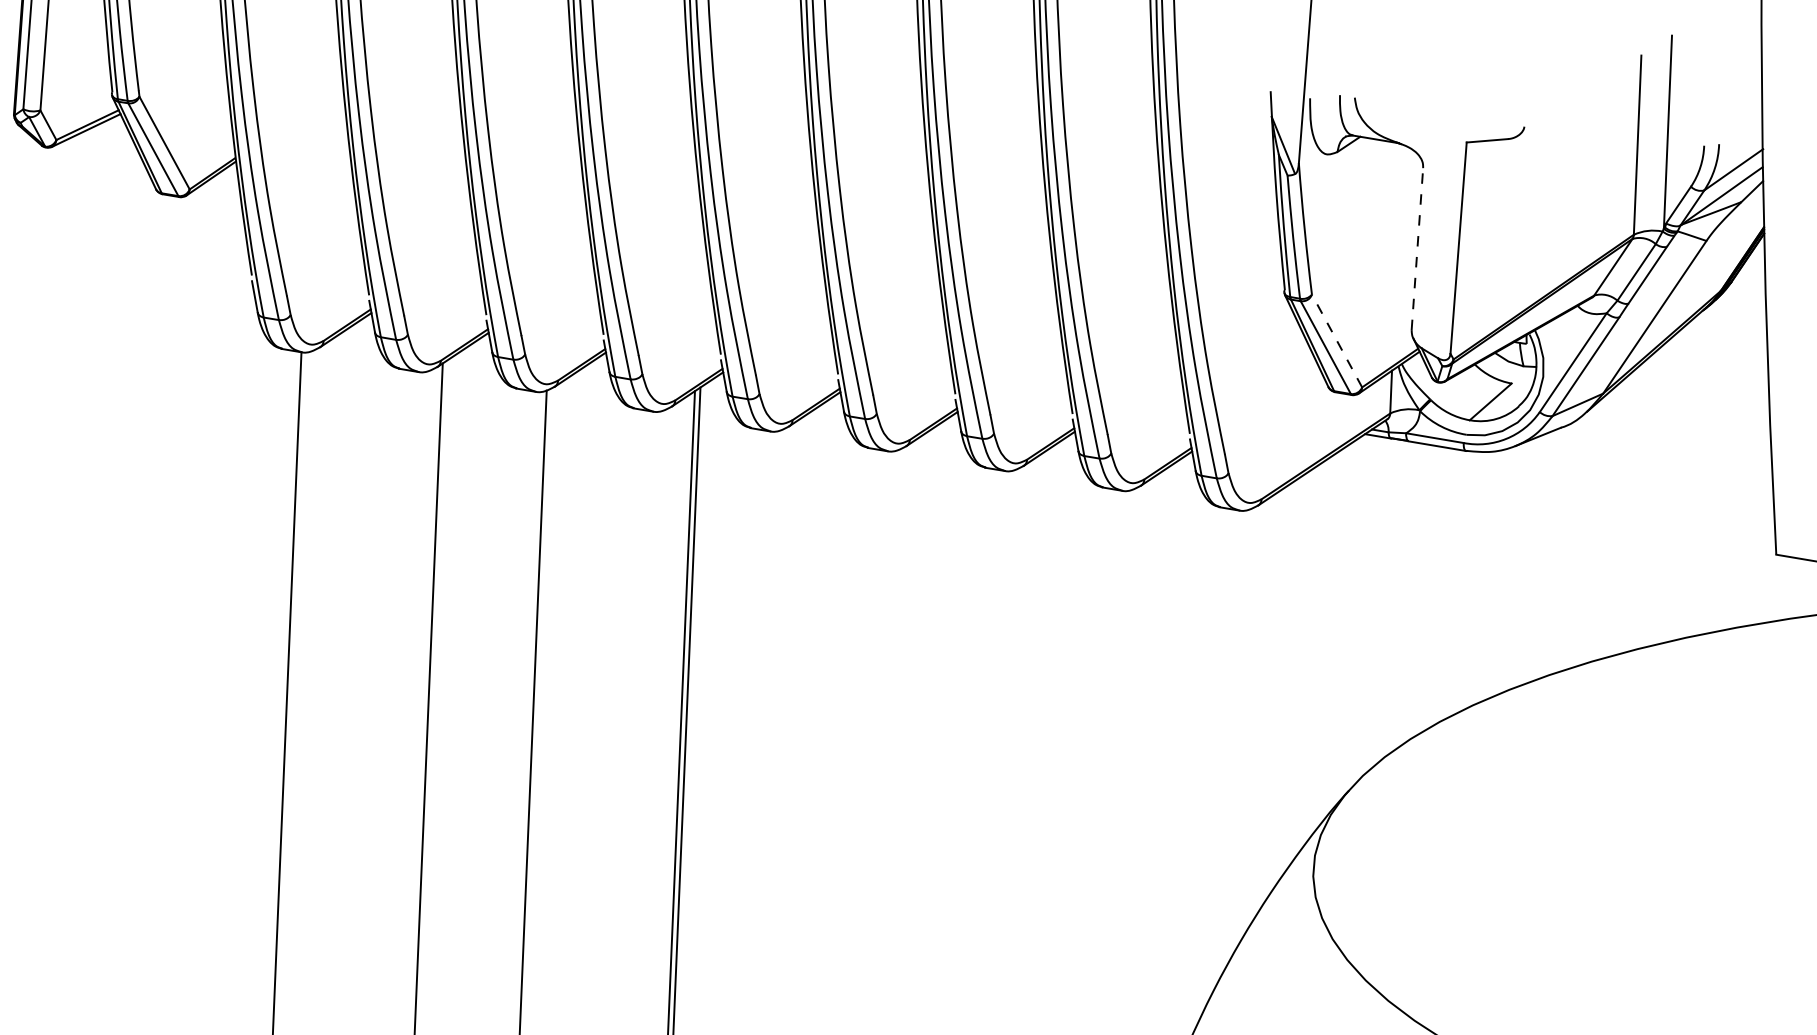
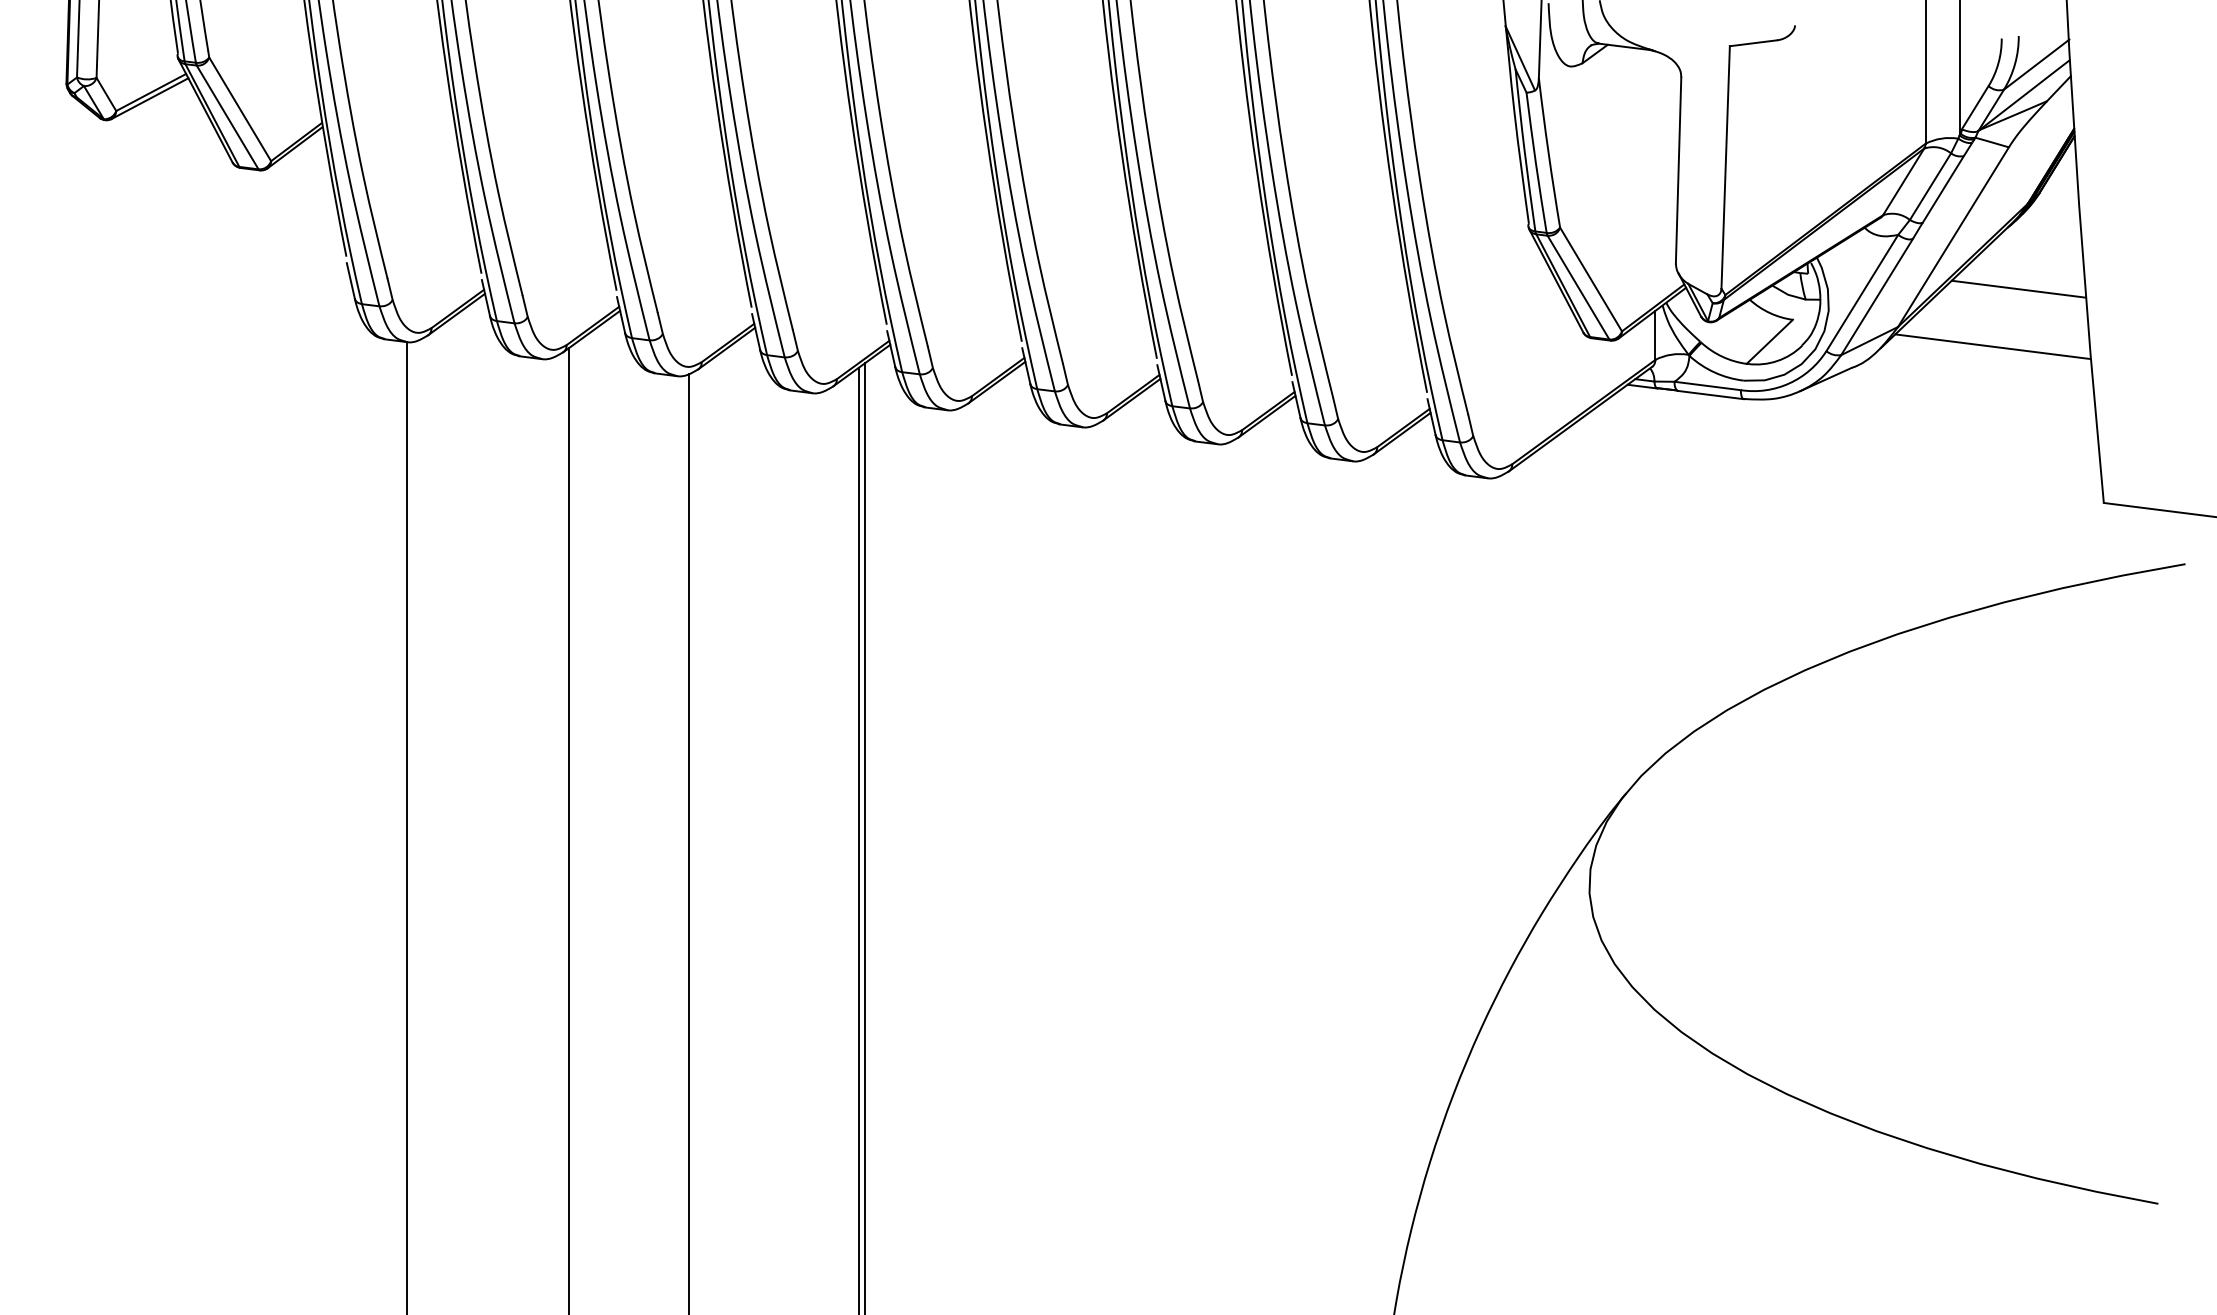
line: (1417, 249) -> (1678, 170), dashed -> solid
line: (1336, 340) -> (1590, 279), dashed -> solid
line: (1709, 364) -> (2018, 288), added
line: (1684, 414) -> (1992, 346), added

